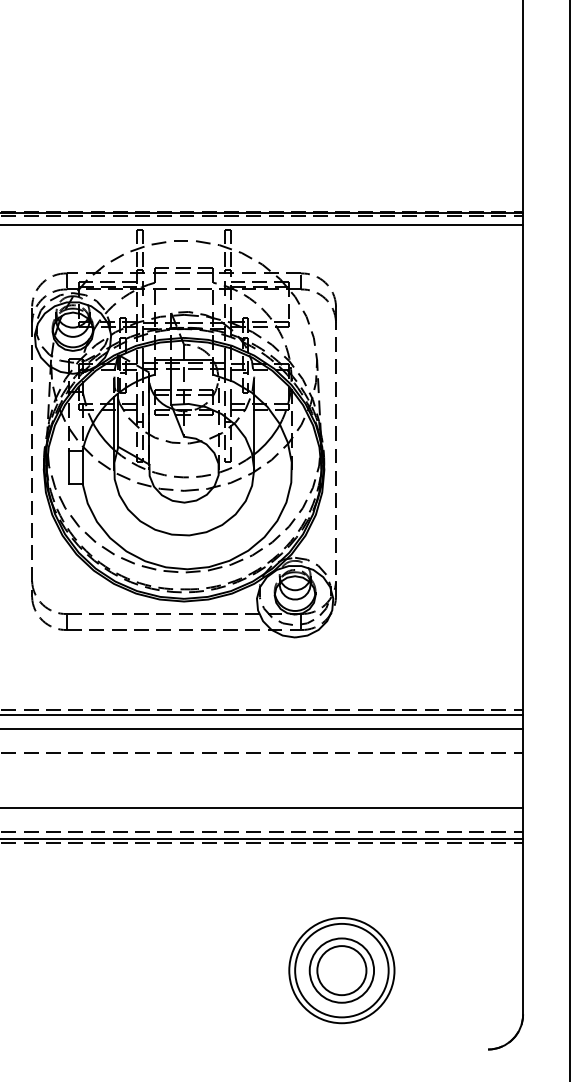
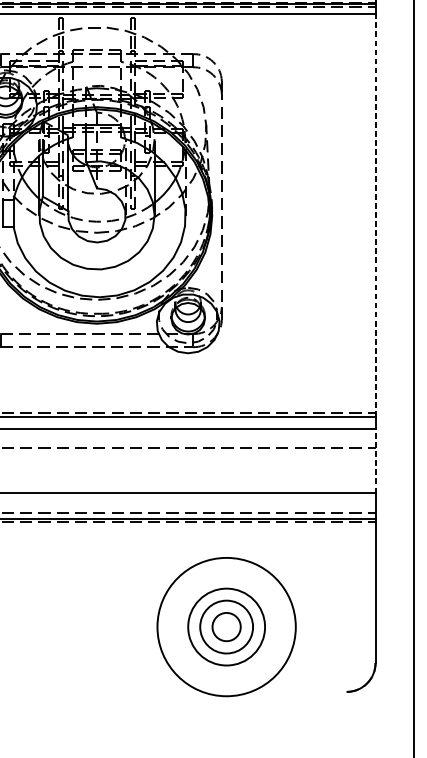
line: (523, 469) -> (375, 215), solid -> dashed
line: (523, 768) -> (375, 460), solid -> dashed
circle: (341, 970) -> (226, 626), size x0.7
circle: (341, 970) -> (226, 626), size x1.6

